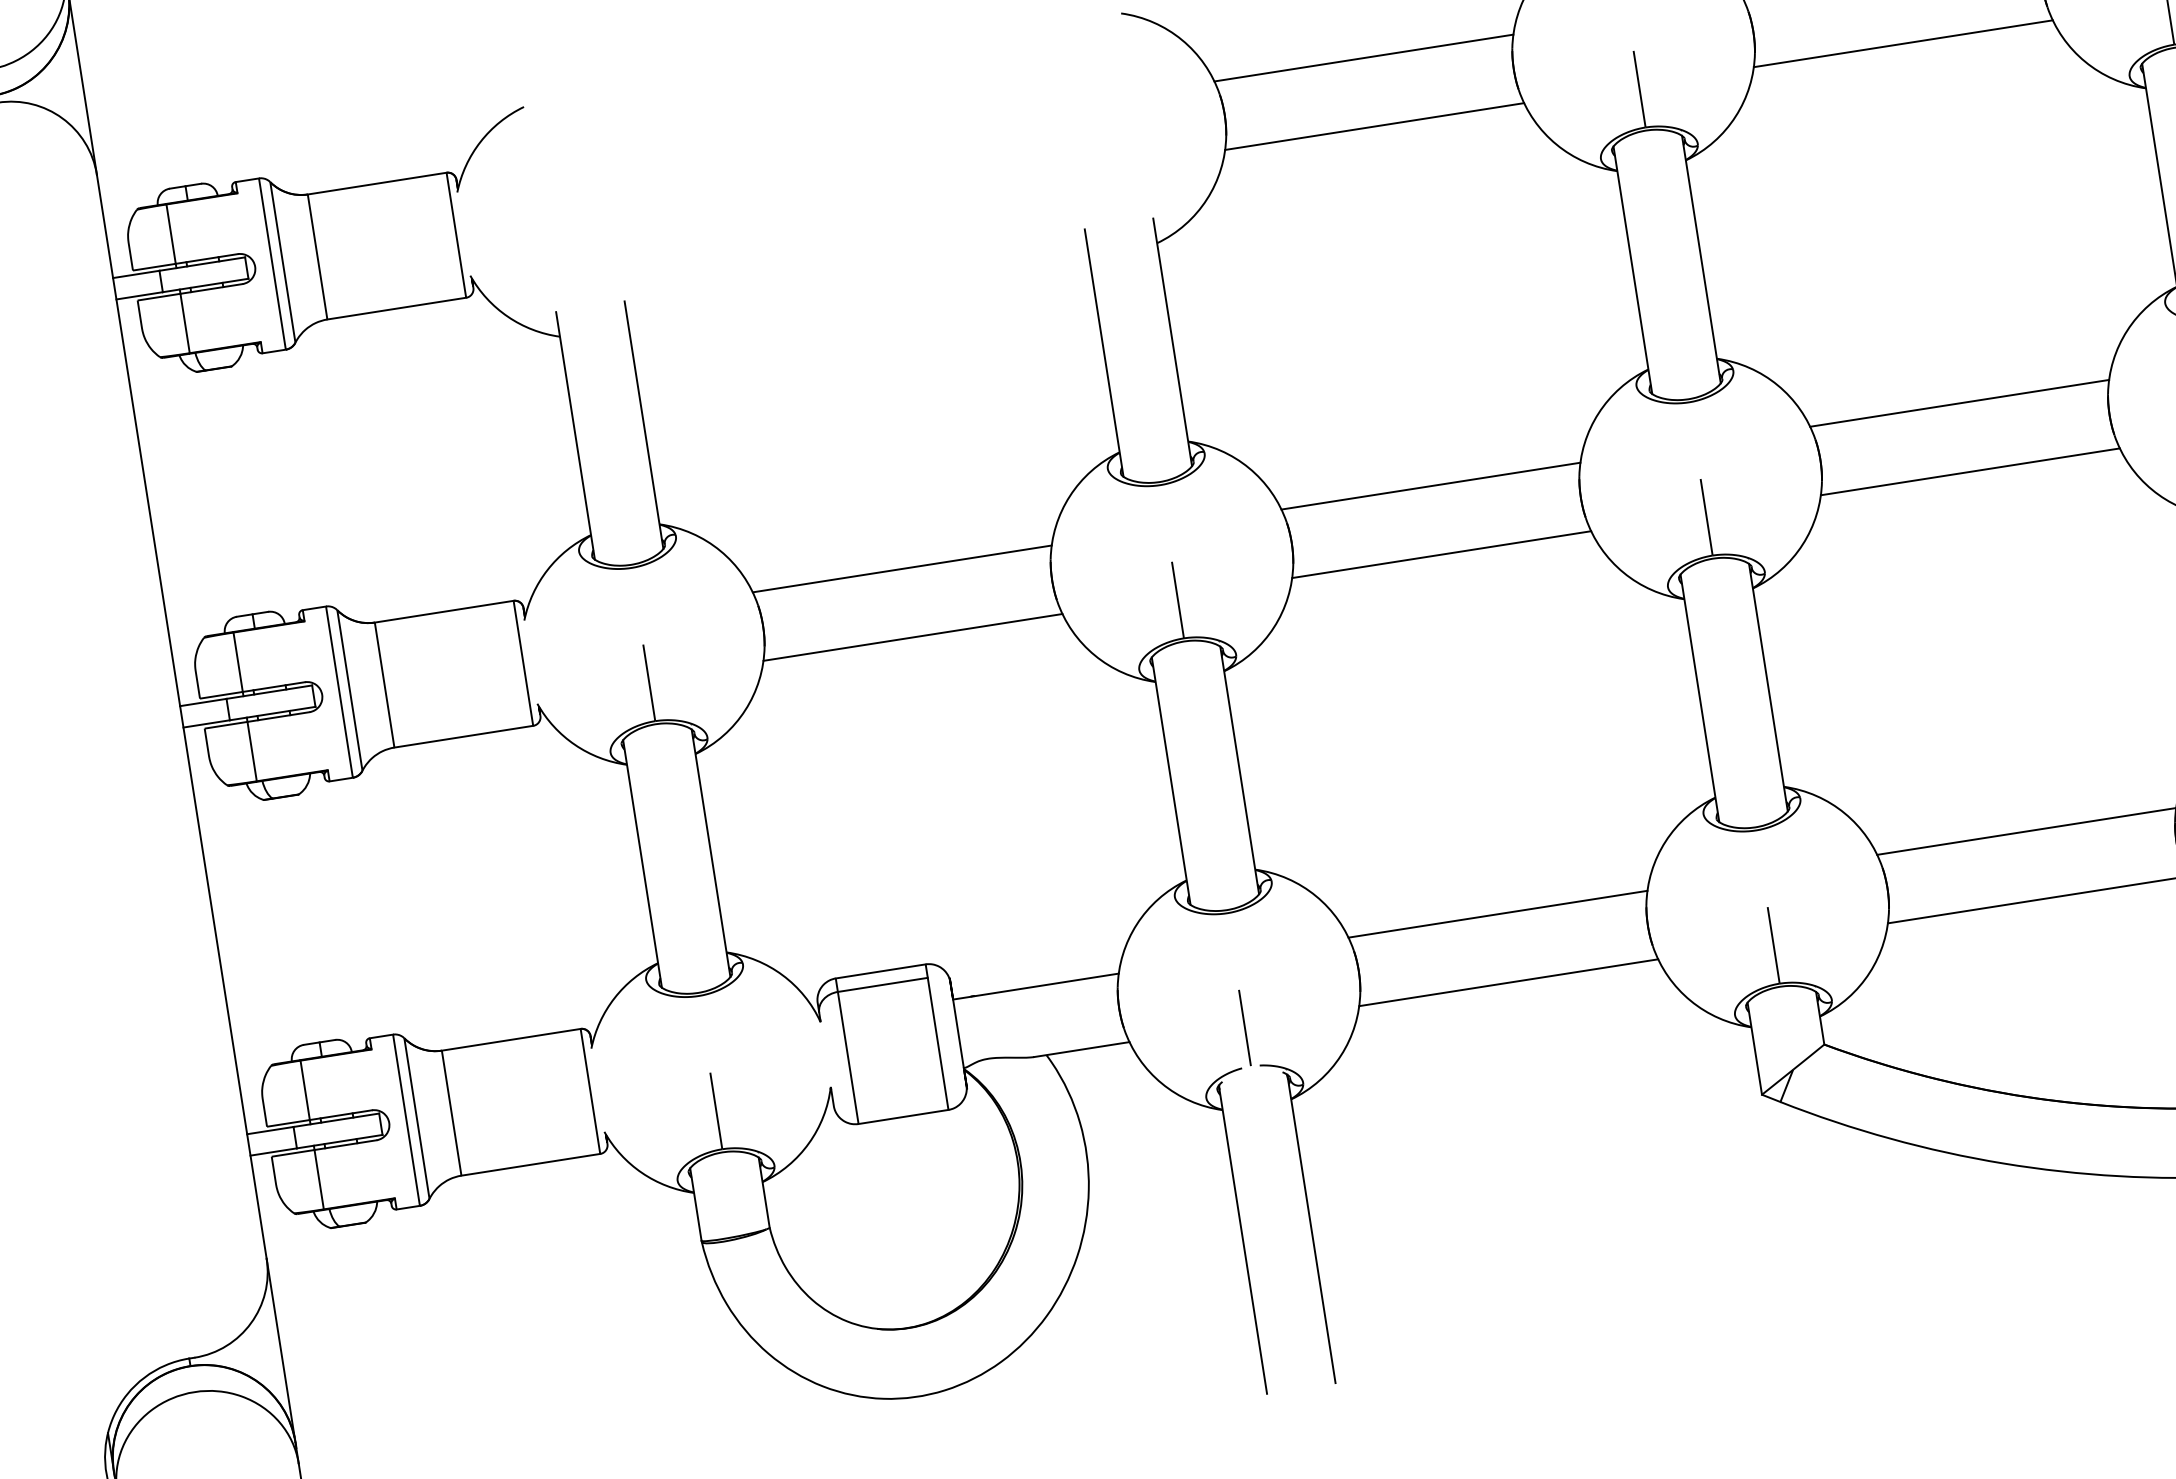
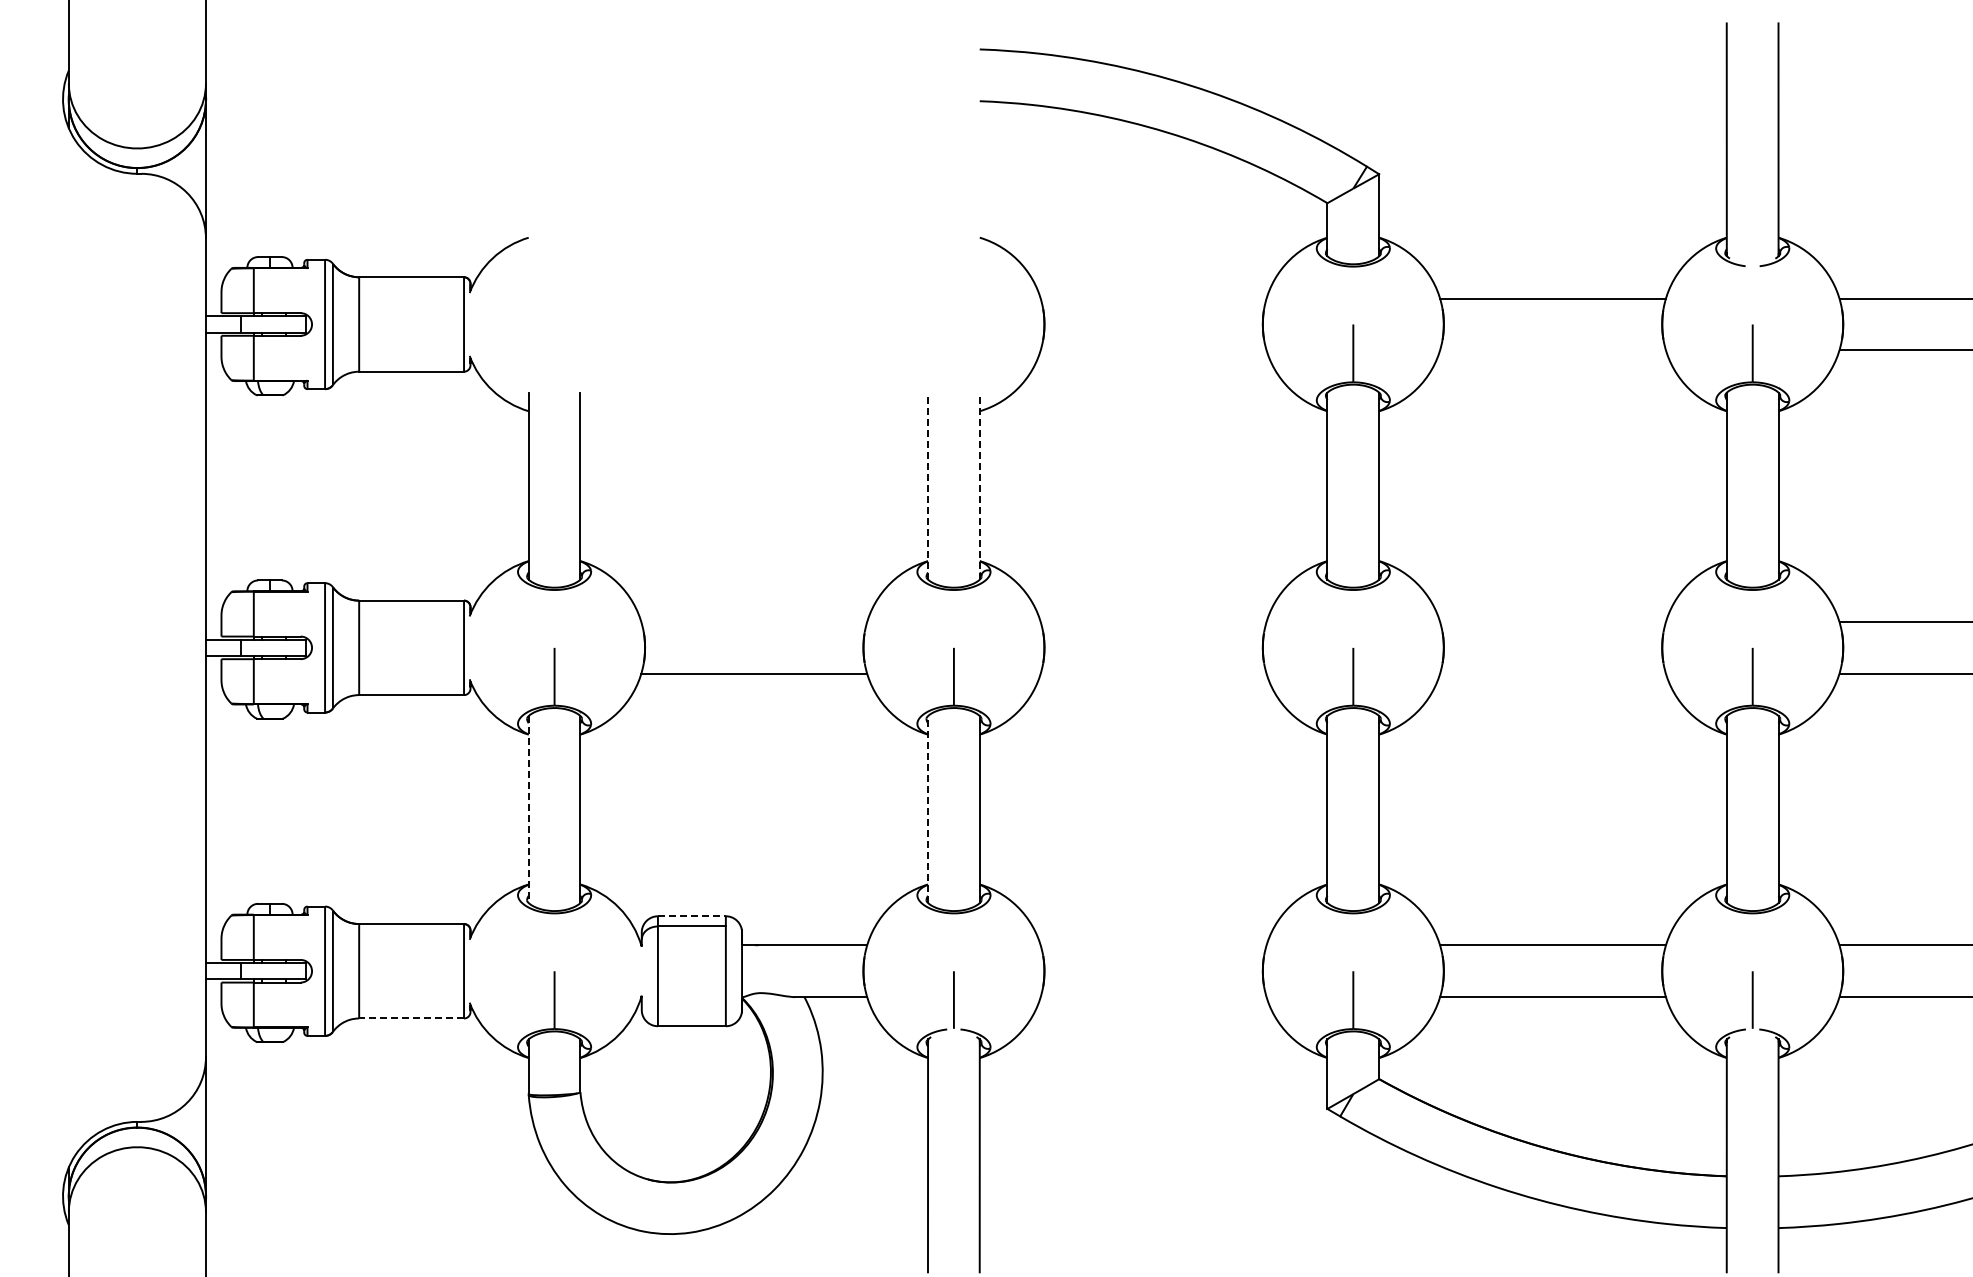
line: (1902, 44) -> (1552, 350), removed
line: (1363, 57) -> (1153, 298), removed
line: (1374, 126) -> (1153, 350), removed
line: (1172, 342) -> (979, 486), solid -> dashed
line: (1104, 352) -> (928, 485), solid -> dashed
line: (1959, 404) -> (1552, 622), removed
line: (1969, 471) -> (1552, 673), removed
line: (1430, 486) -> (1153, 622), removed
line: (1441, 554) -> (1153, 673), removed
line: (902, 569) -> (754, 622), removed
line: (1171, 781) -> (928, 809), solid -> dashed
line: (642, 865) -> (528, 810), solid -> dashed
line: (1497, 914) -> (1153, 945), removed
line: (880, 971) -> (691, 916), solid -> dashed
line: (1508, 983) -> (1153, 997), removed
line: (530, 1164) -> (411, 1018), solid -> dashed

